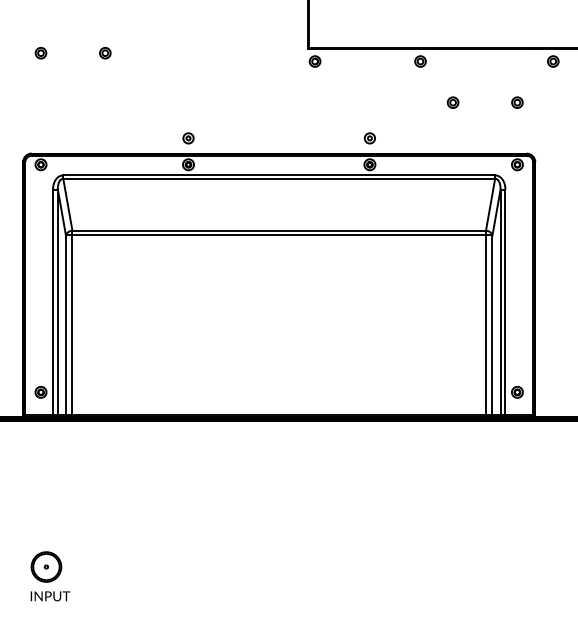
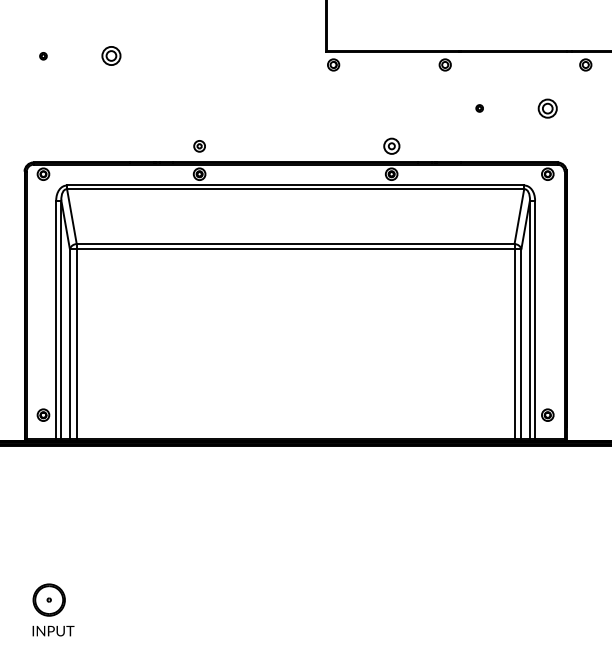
part: (40, 53) -> (42, 56), size x0.6
part: (105, 53) -> (111, 56), size x1.6
part: (452, 102) -> (479, 108), size x0.6
part: (517, 102) -> (547, 108), size x1.6
part: (369, 138) -> (391, 146), size x1.4

